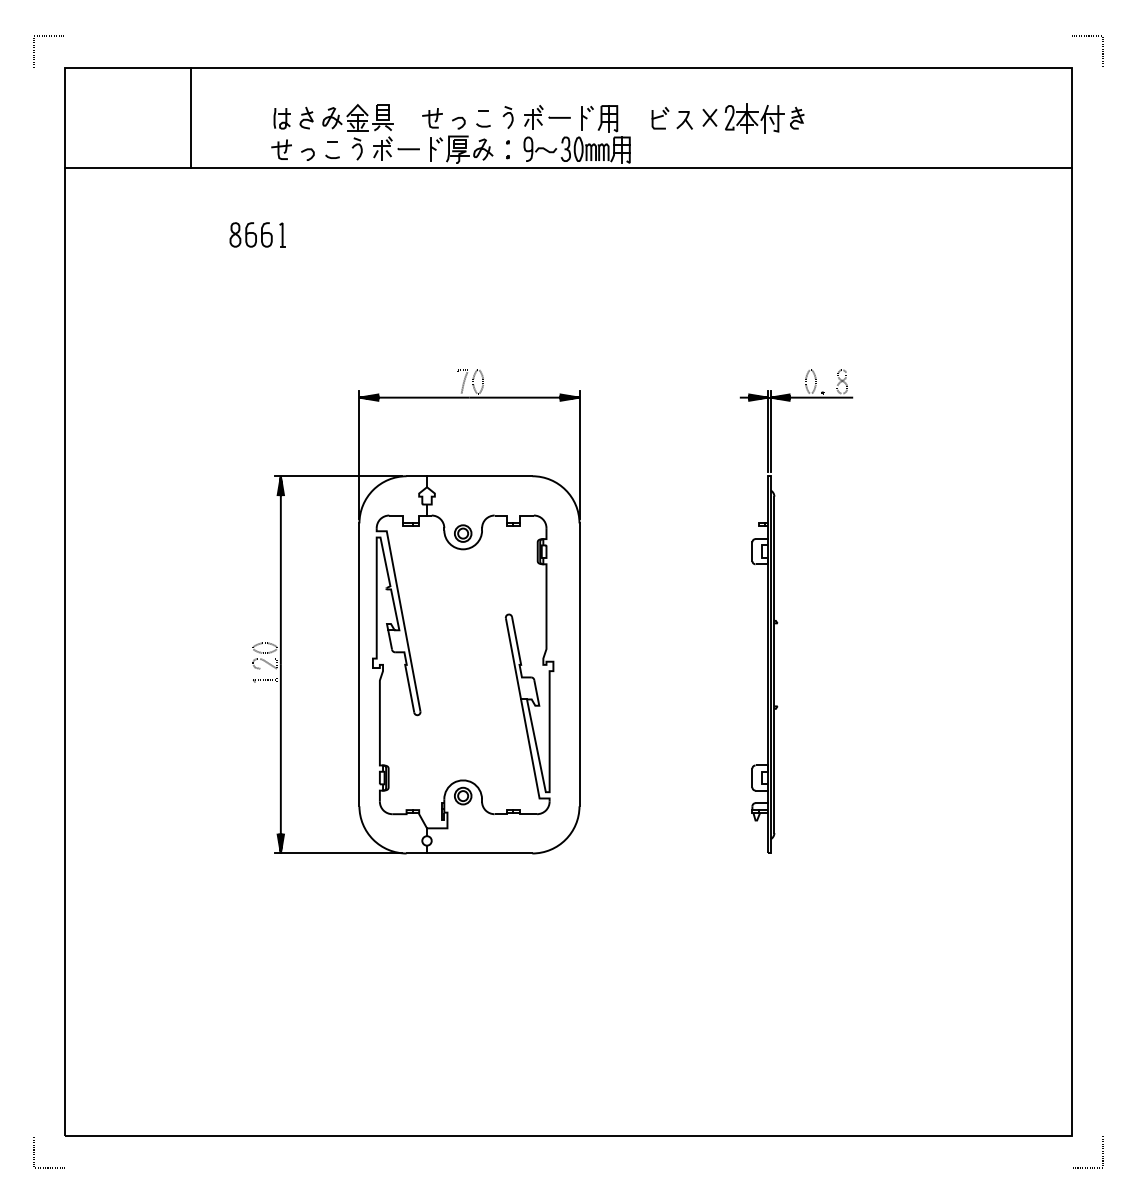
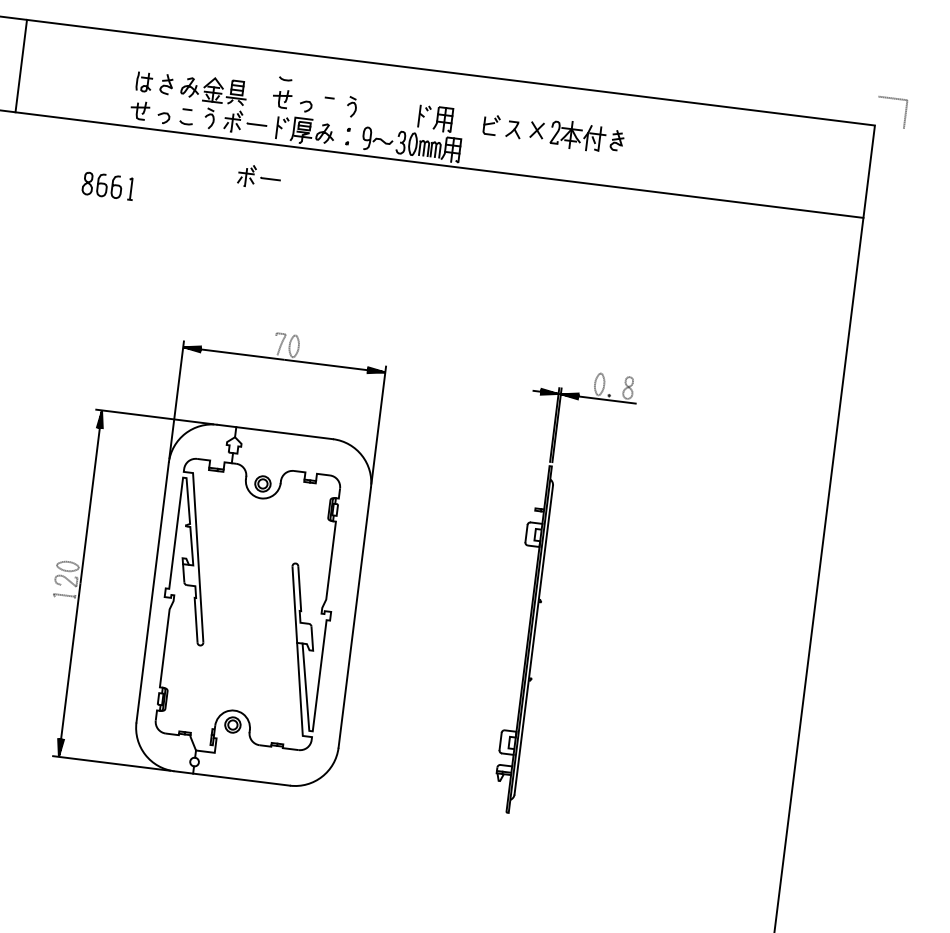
line: (191, 117) -> (21, 65), moved
part: (547, 117) -> (259, 177), moved
line: (483, 125) -> (285, 79), moved

